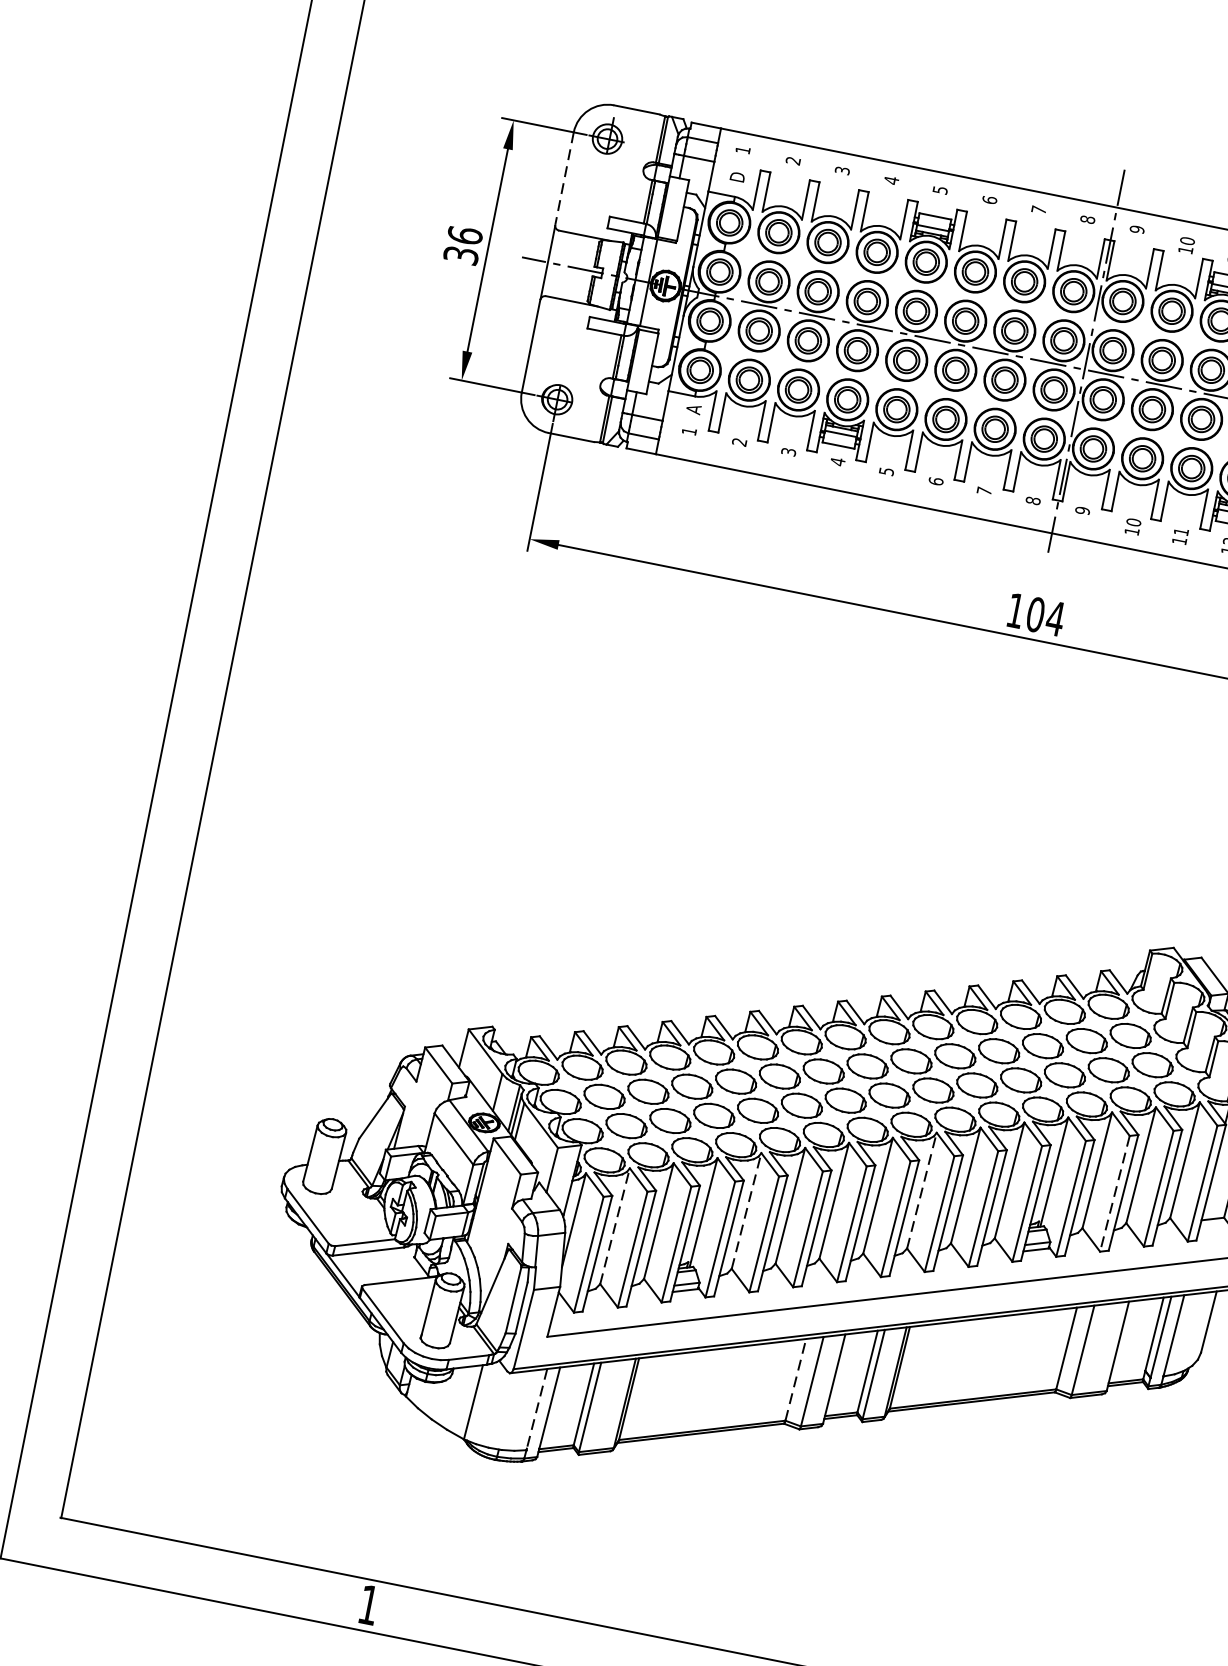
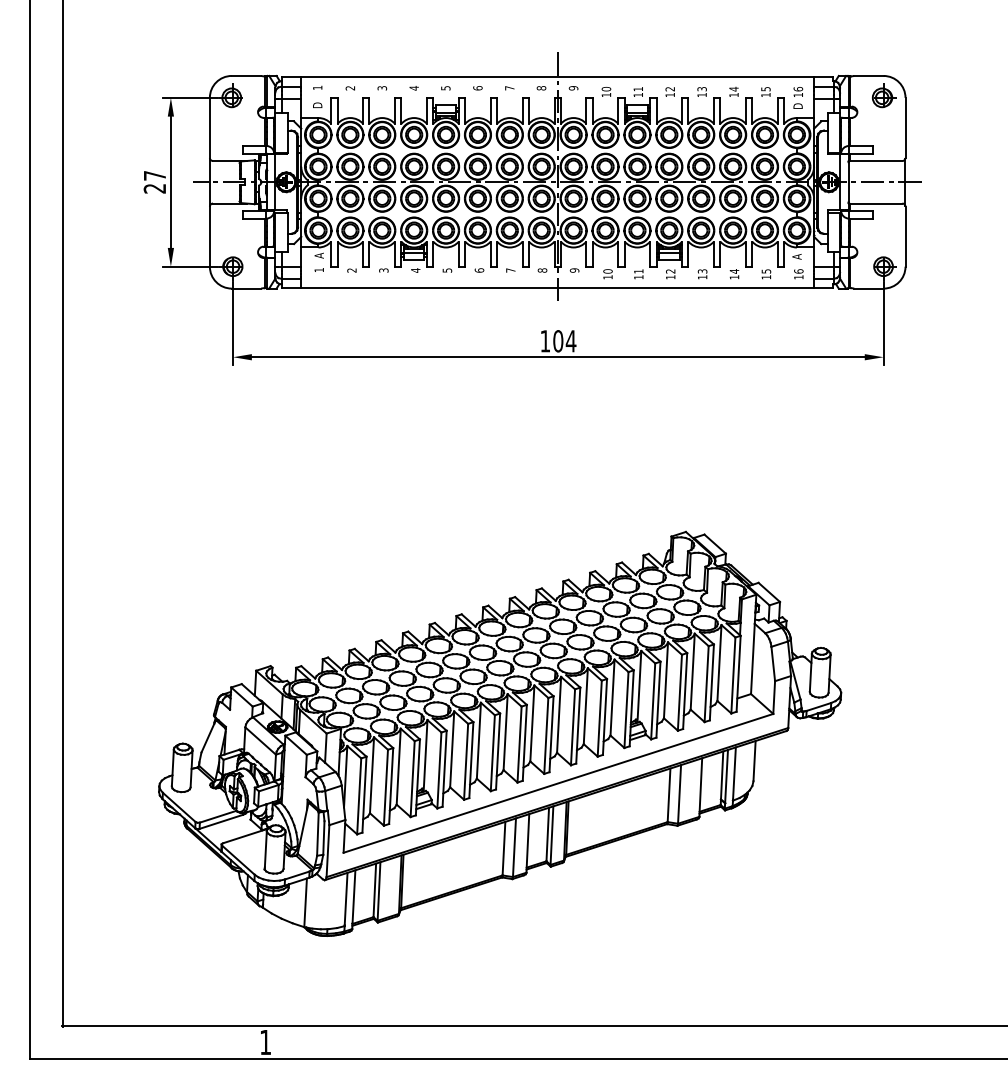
line: (563, 179) -> (209, 128), dashed -> solid
text: (462, 244) -> (154, 181), 36 -> 27
line: (922, 1190) -> (559, 714), dashed -> solid
line: (1114, 1194) -> (679, 693), dashed -> solid
line: (747, 1209) -> (452, 748), dashed -> solid
line: (616, 1225) -> (372, 774), dashed -> solid
line: (795, 1379) -> (503, 848), dashed -> solid
line: (537, 1409) -> (346, 899), dashed -> solid

